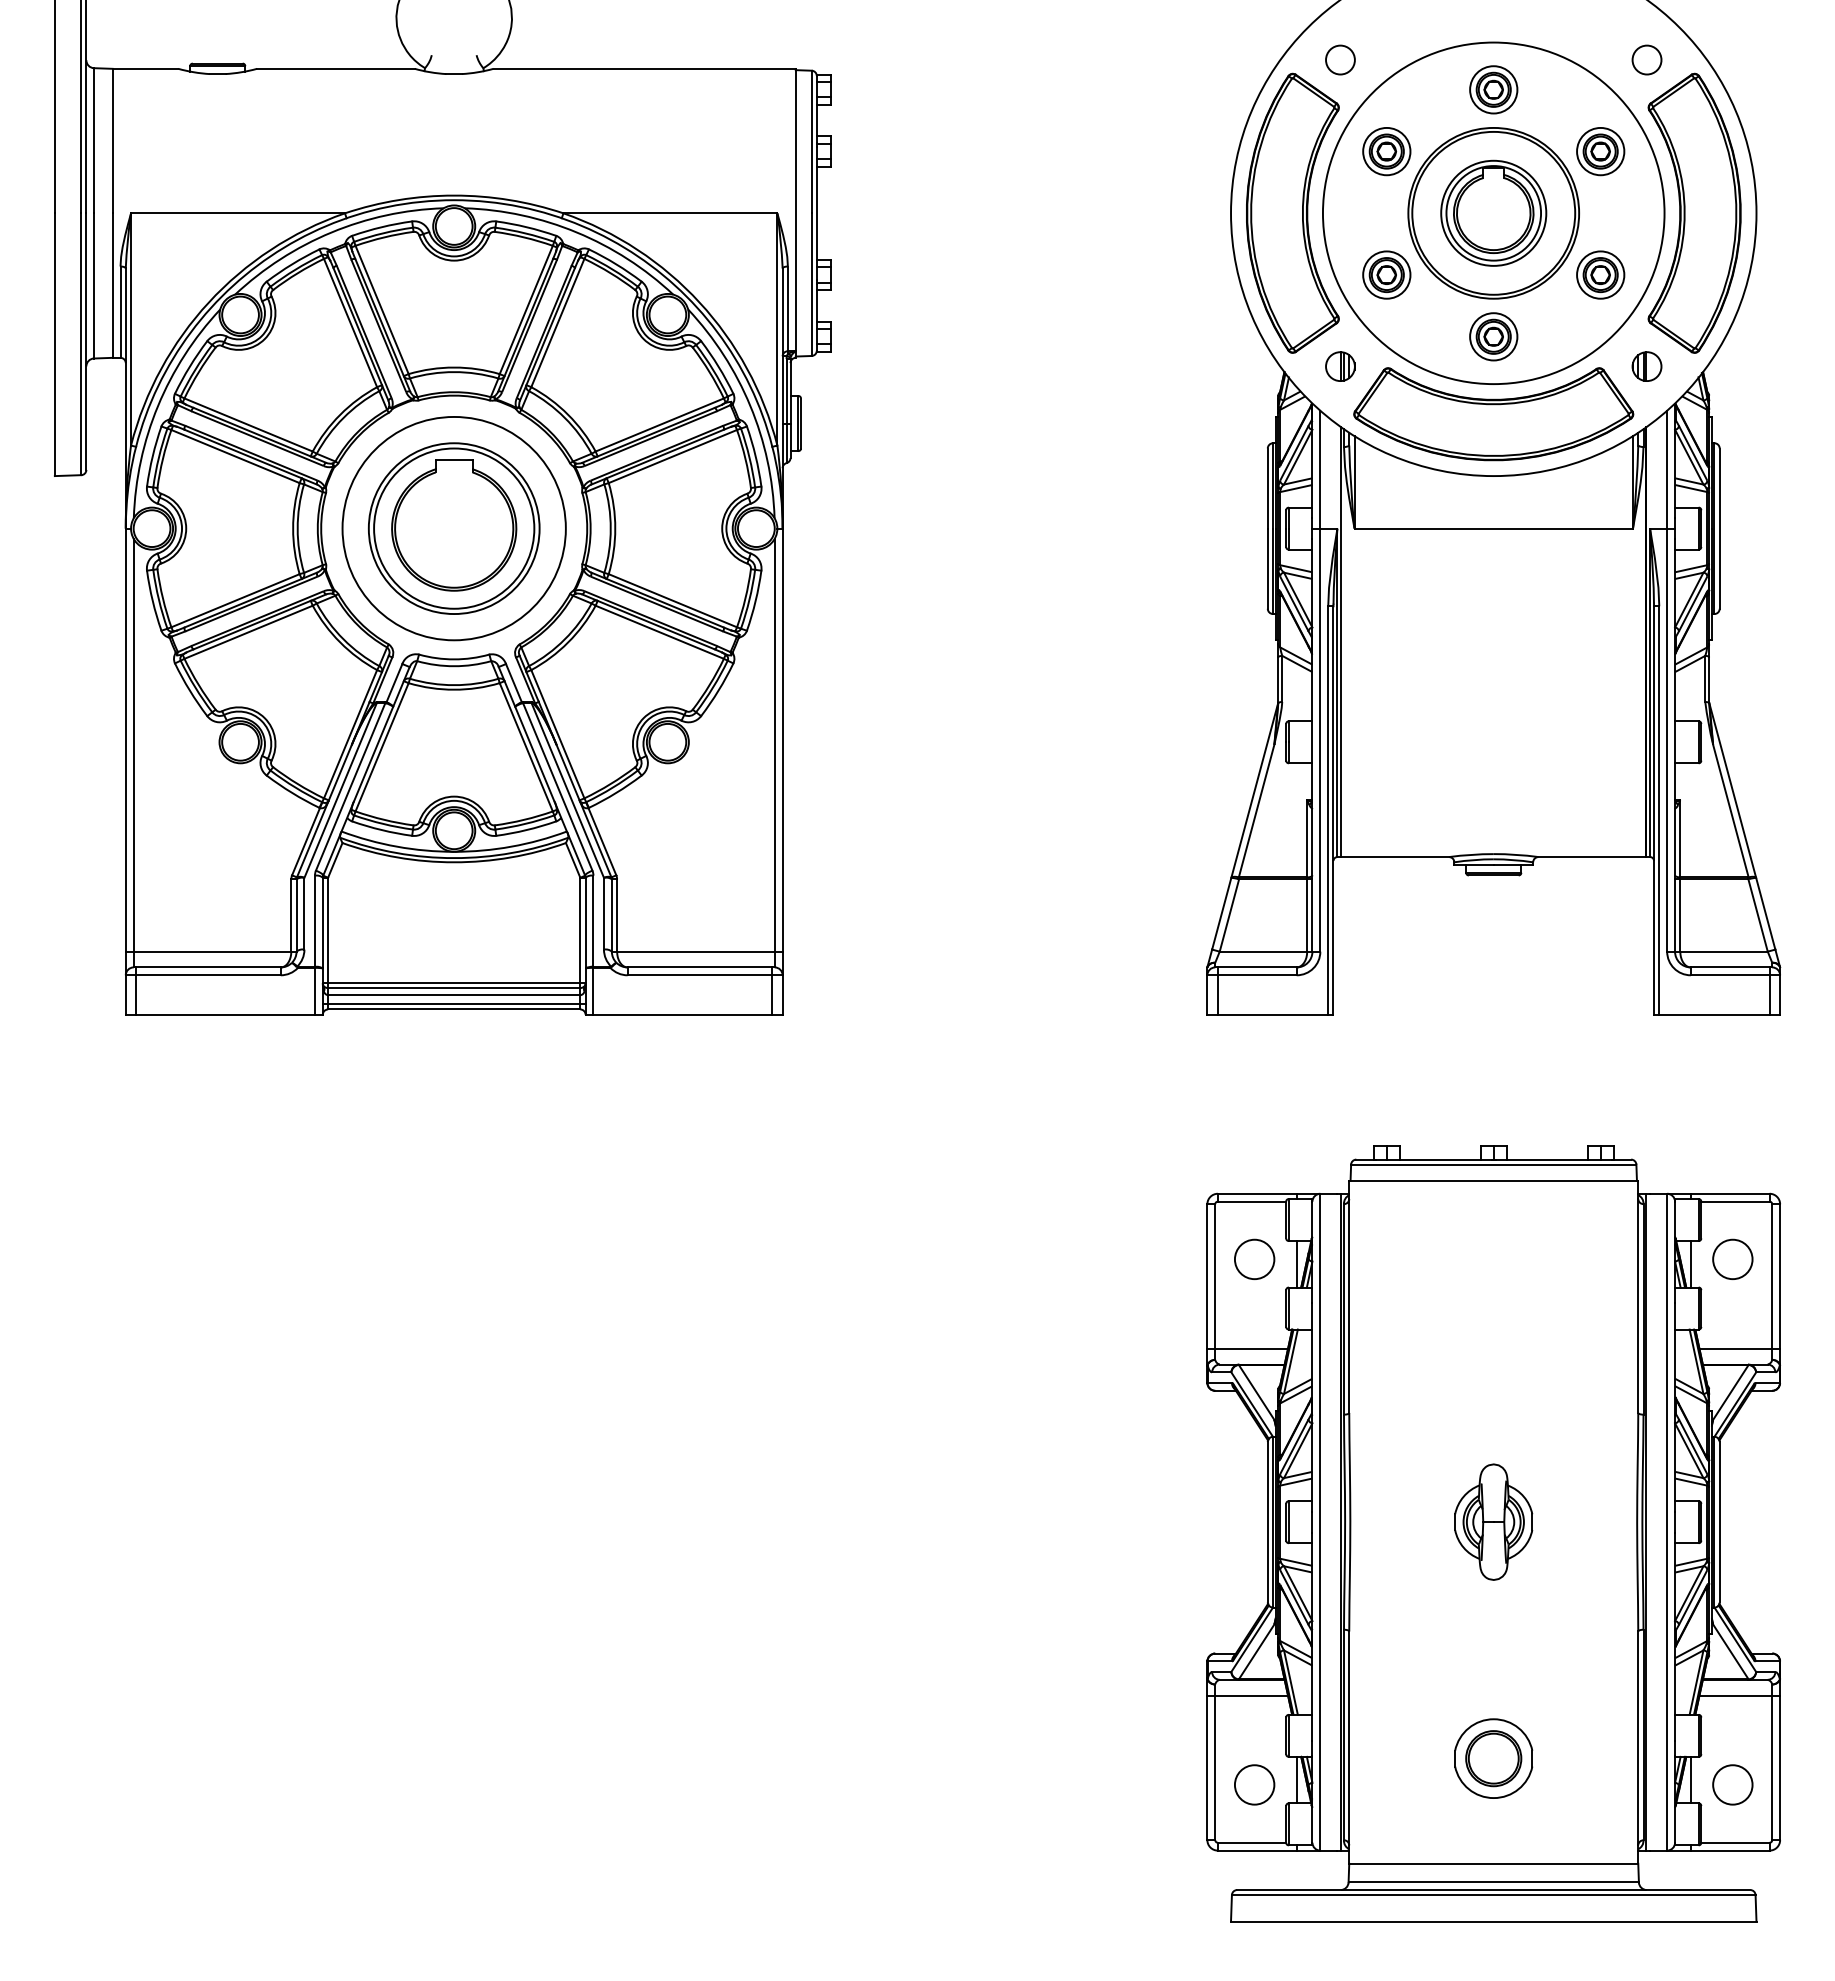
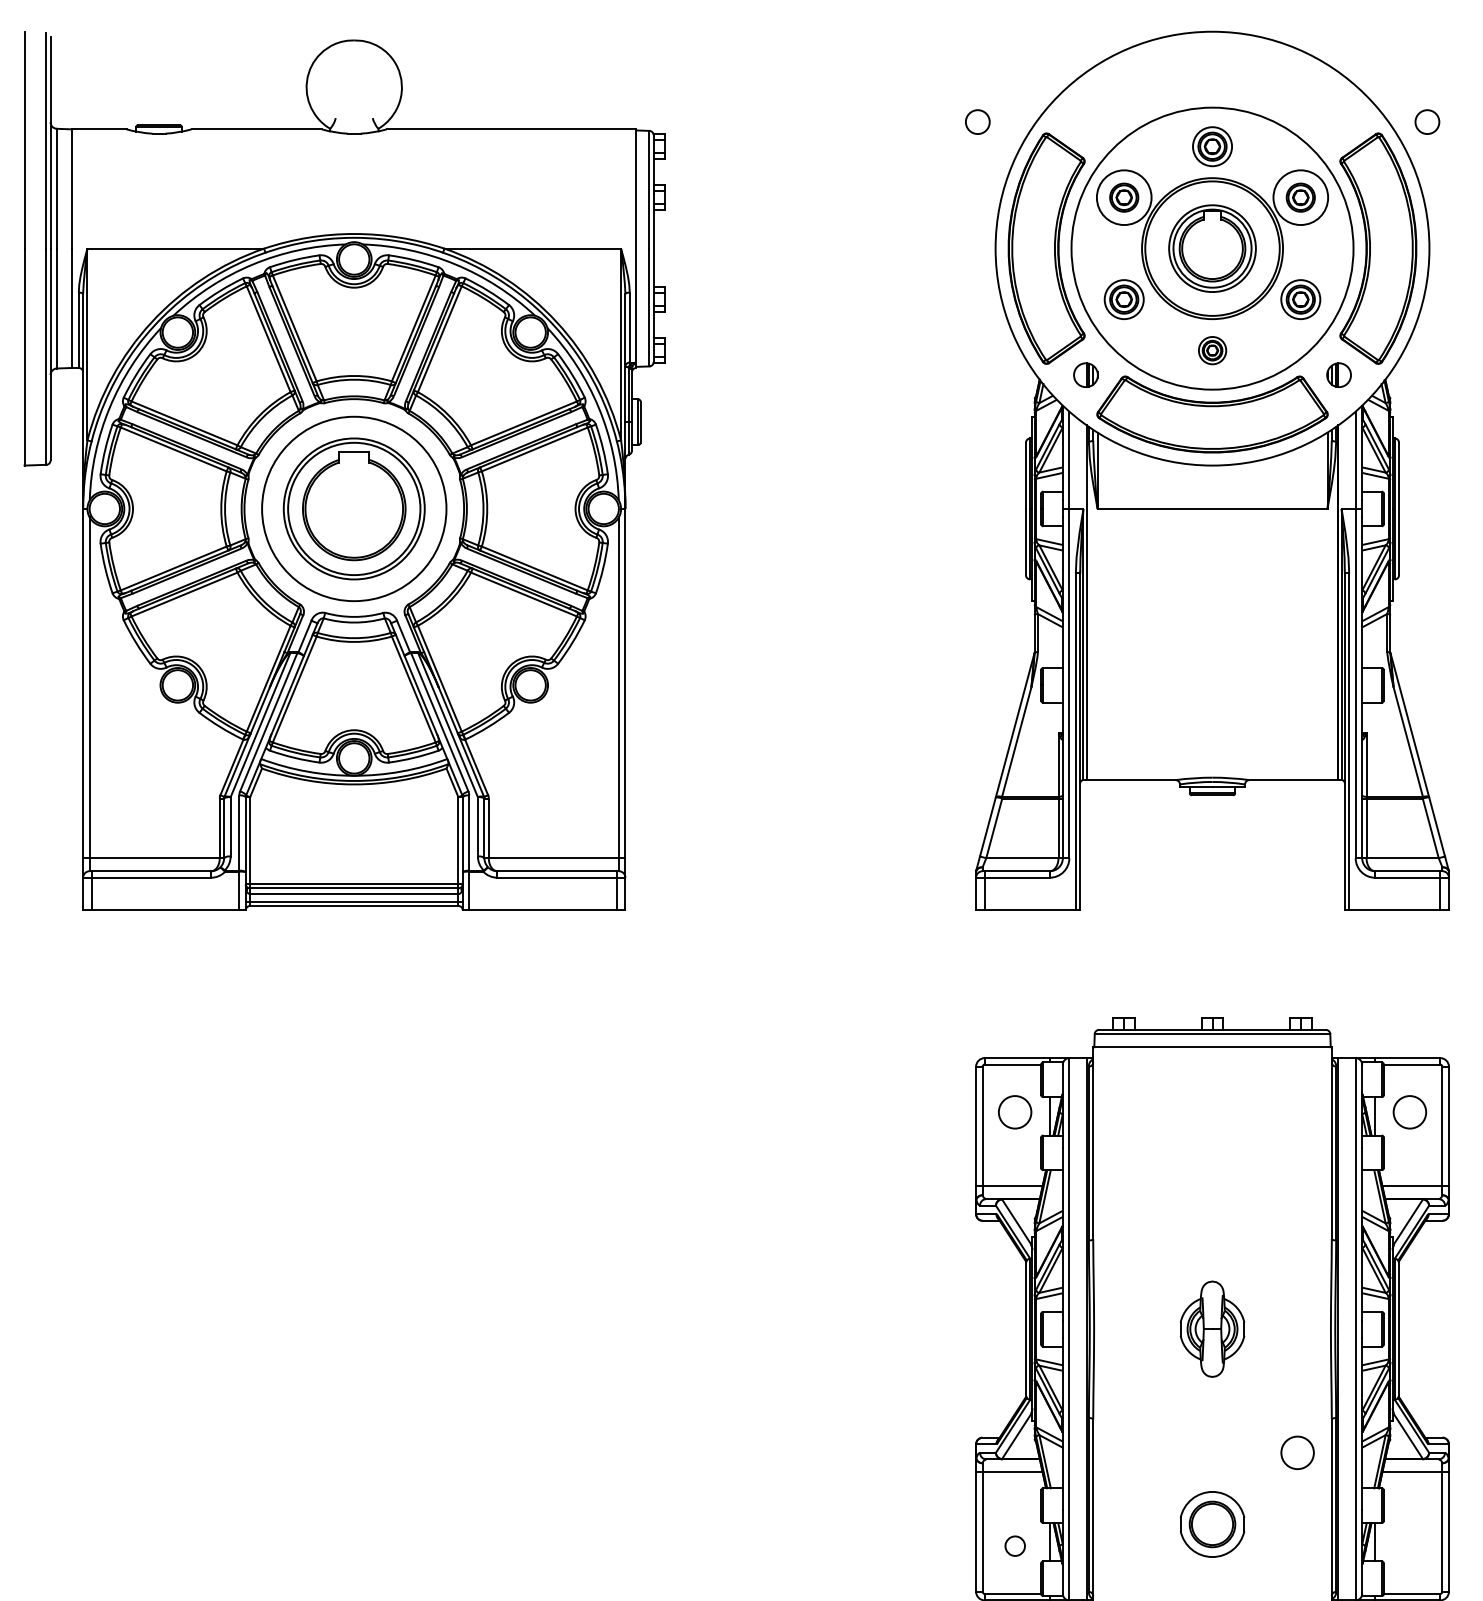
circle: (1340, 59) -> (977, 121), moved
circle: (1646, 59) -> (1426, 121), moved
circle: (1386, 151) -> (1123, 197), size x1.4
circle: (1600, 151) -> (1300, 197), size x1.4
part: (1493, 336) -> (1212, 350), size x0.7
circle: (1254, 1784) -> (1014, 1545), size x0.6
circle: (1732, 1784) -> (1297, 1452), moved

